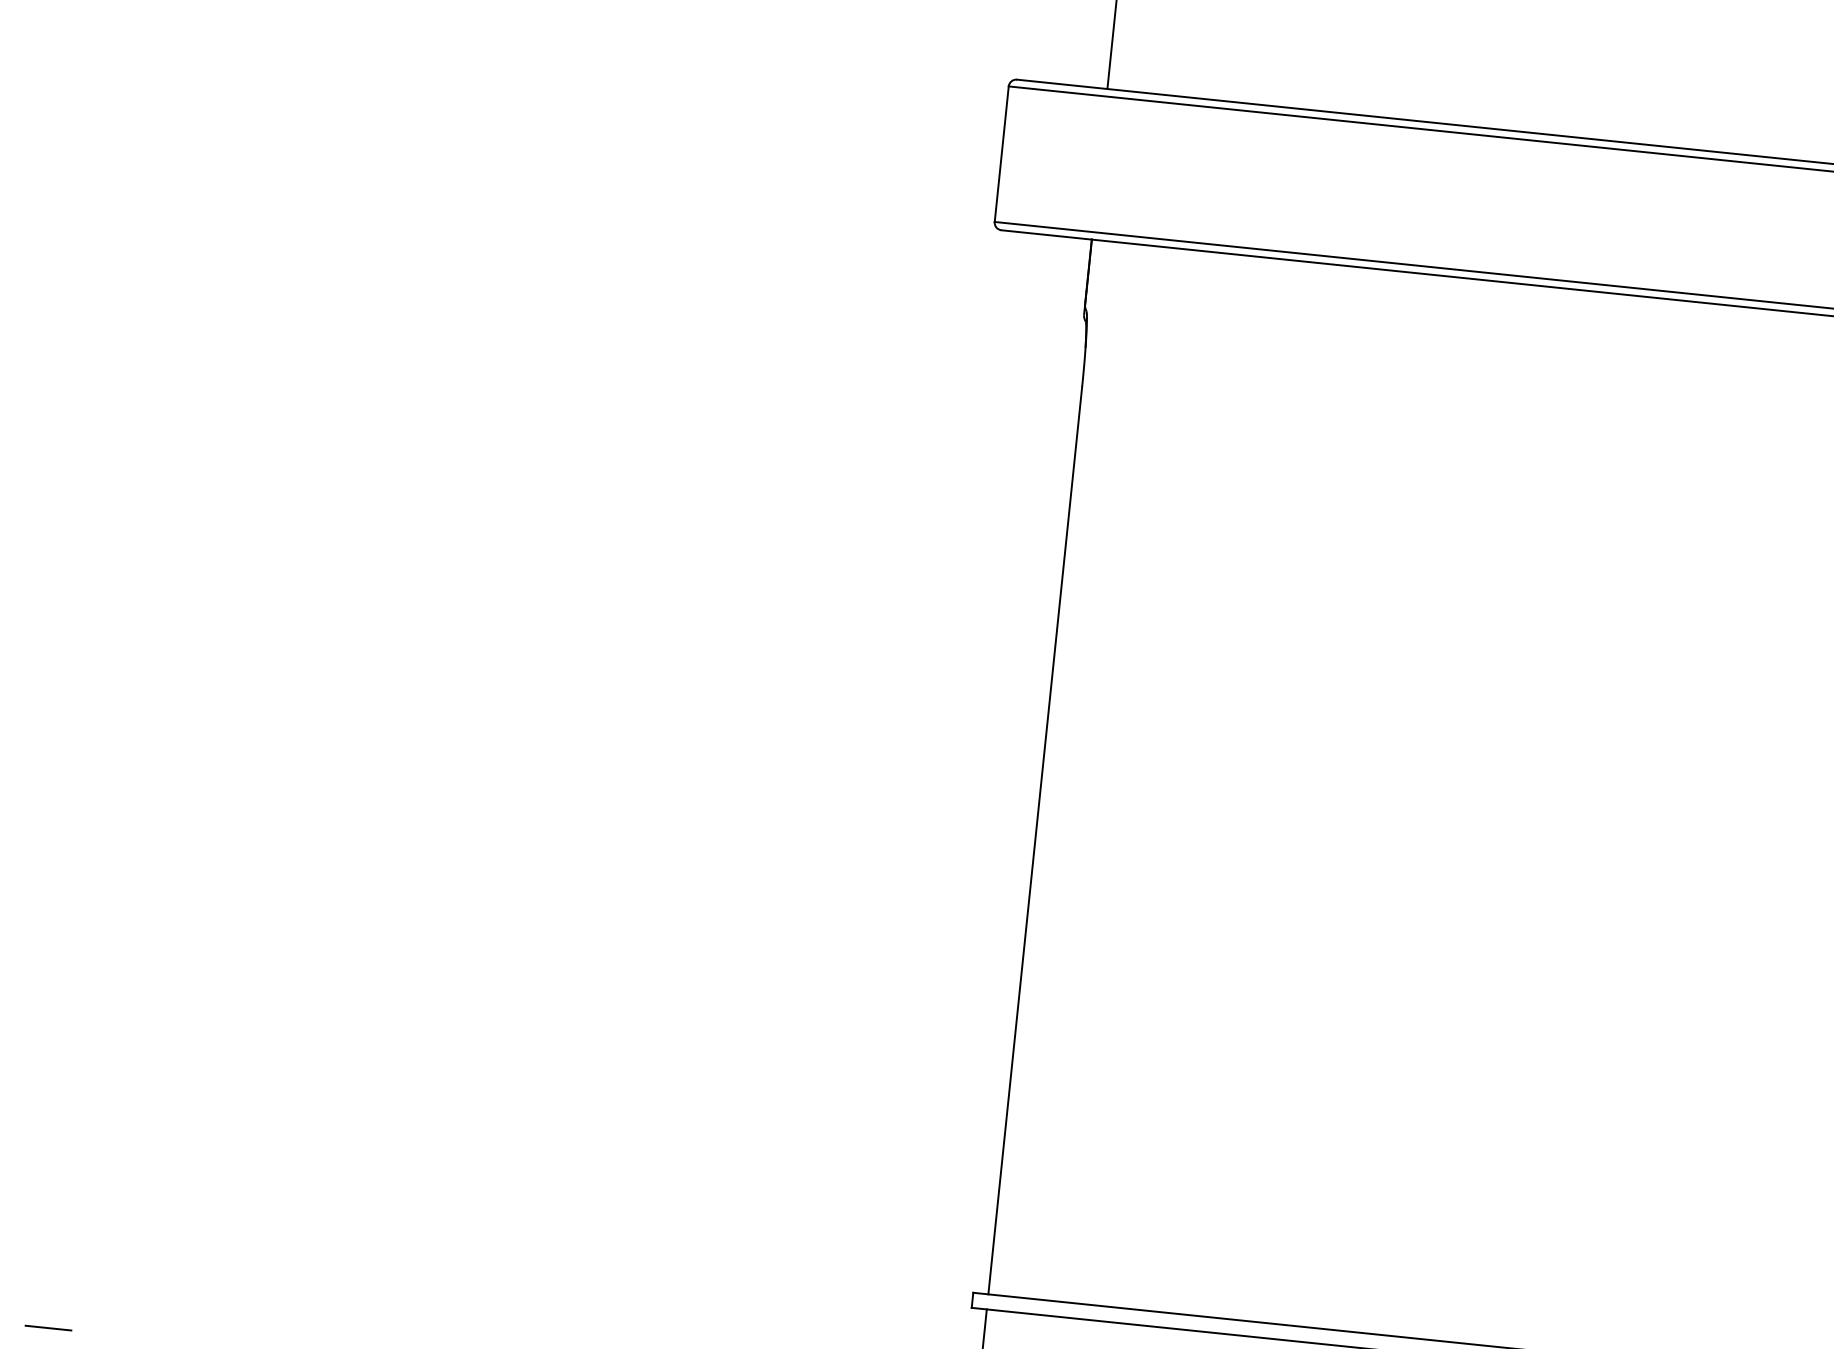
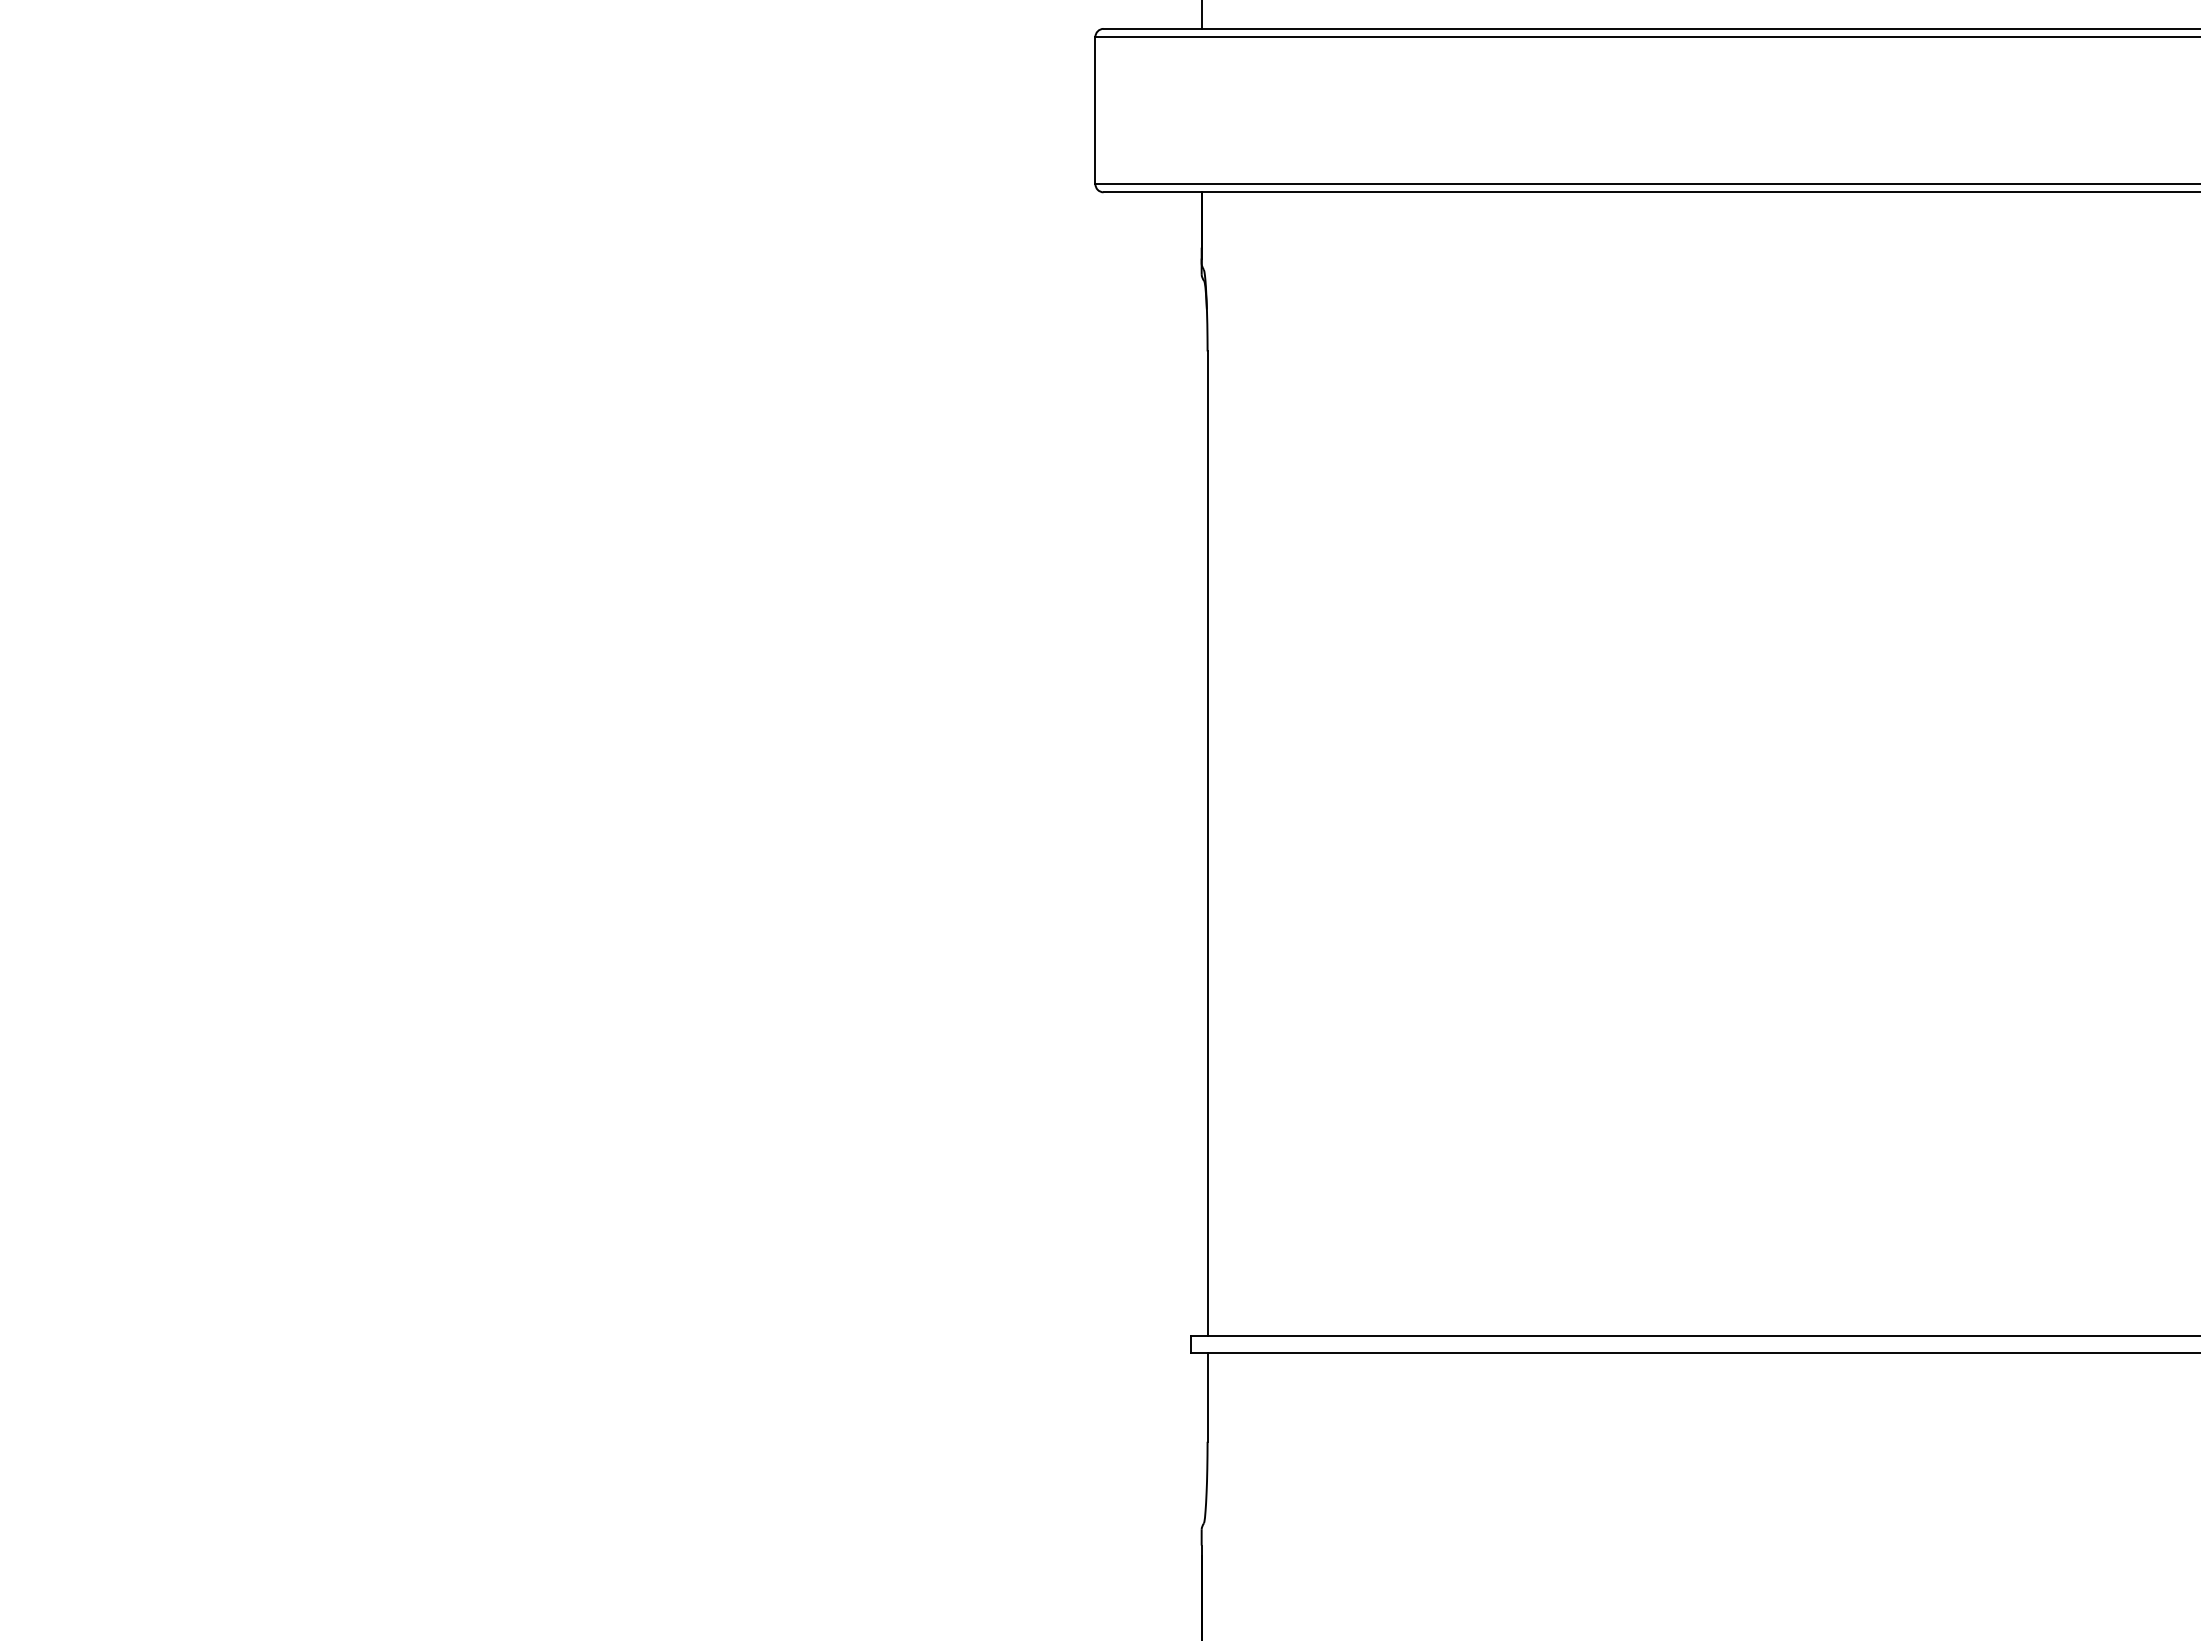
line: (47, 1328) -> (201, 1477), removed

